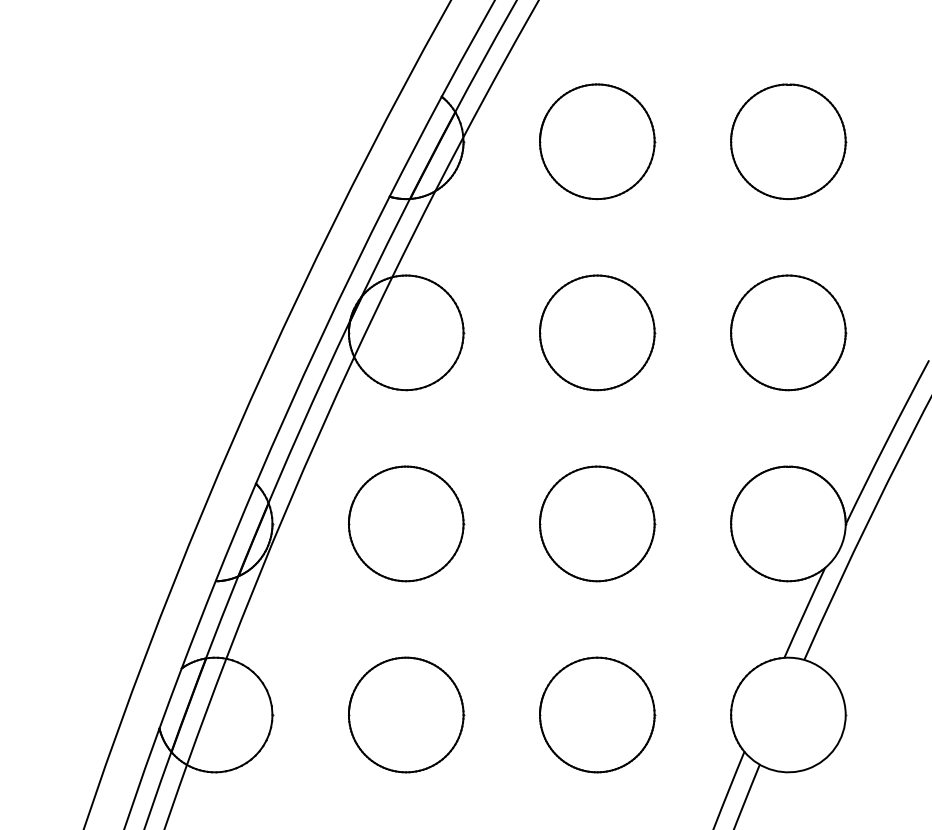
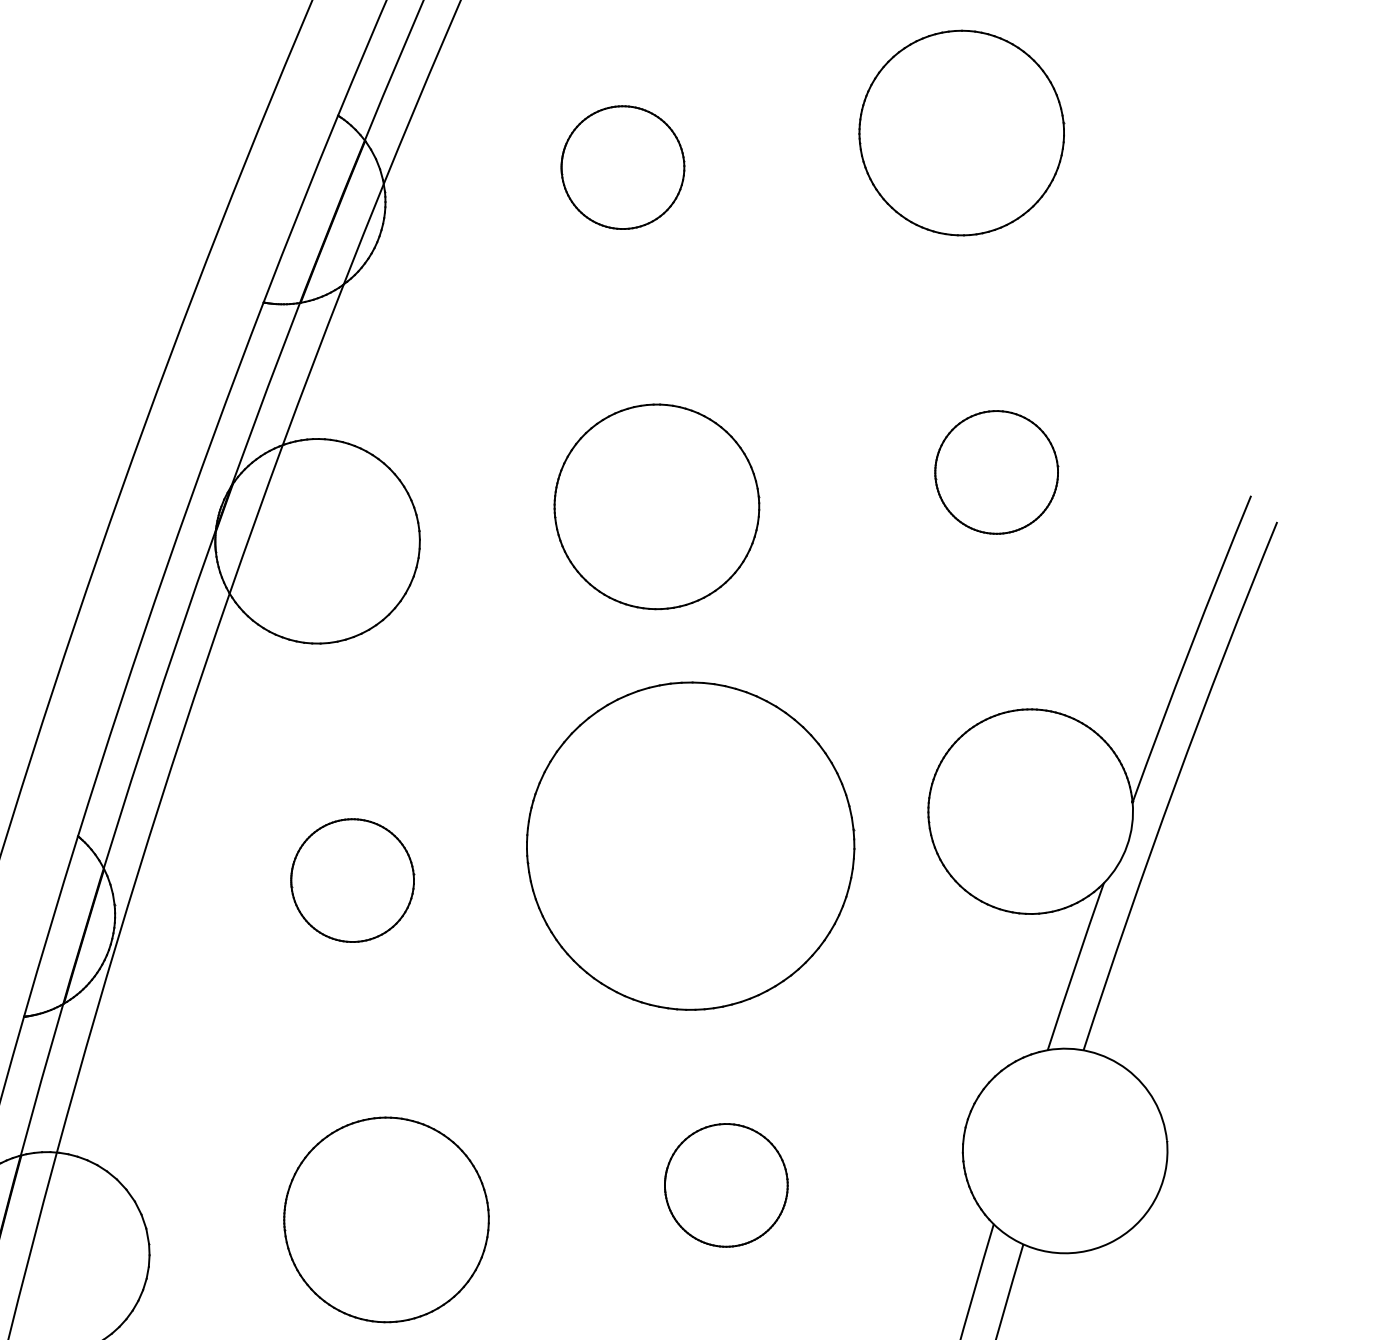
part: (597, 141) -> (622, 167), size x0.6
part: (788, 332) -> (996, 471), size x0.6
part: (406, 523) -> (352, 879), size x0.6
part: (597, 523) -> (691, 845), size x1.6
part: (597, 714) -> (726, 1184), size x0.6

